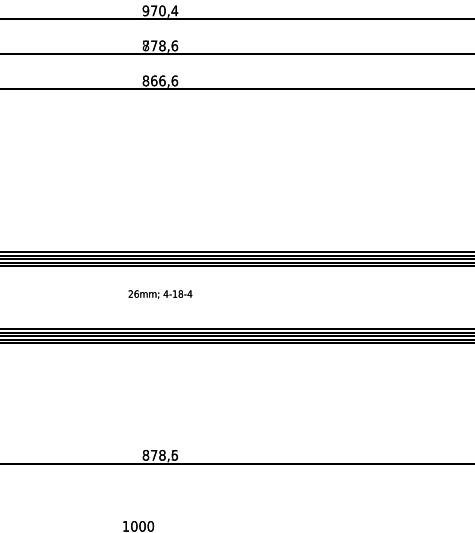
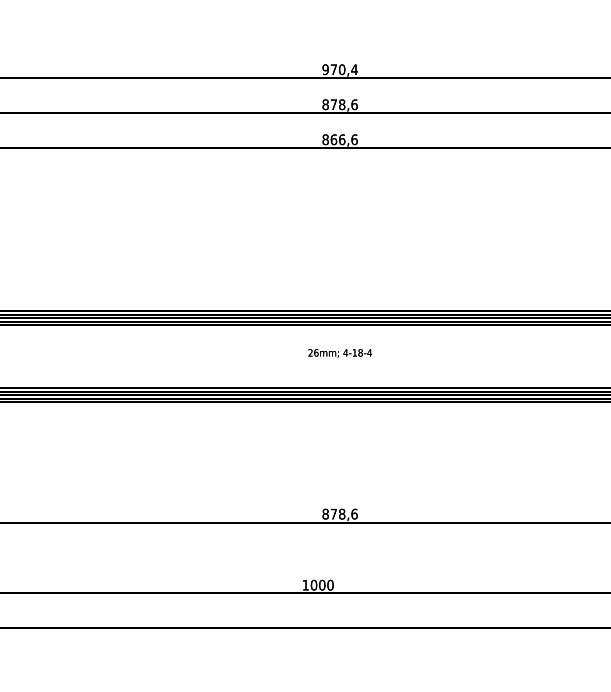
text: (145, 45) -> (325, 104), 778,6 -> 878,6
text: (174, 454) -> (354, 513), 878,5 -> 878,6

